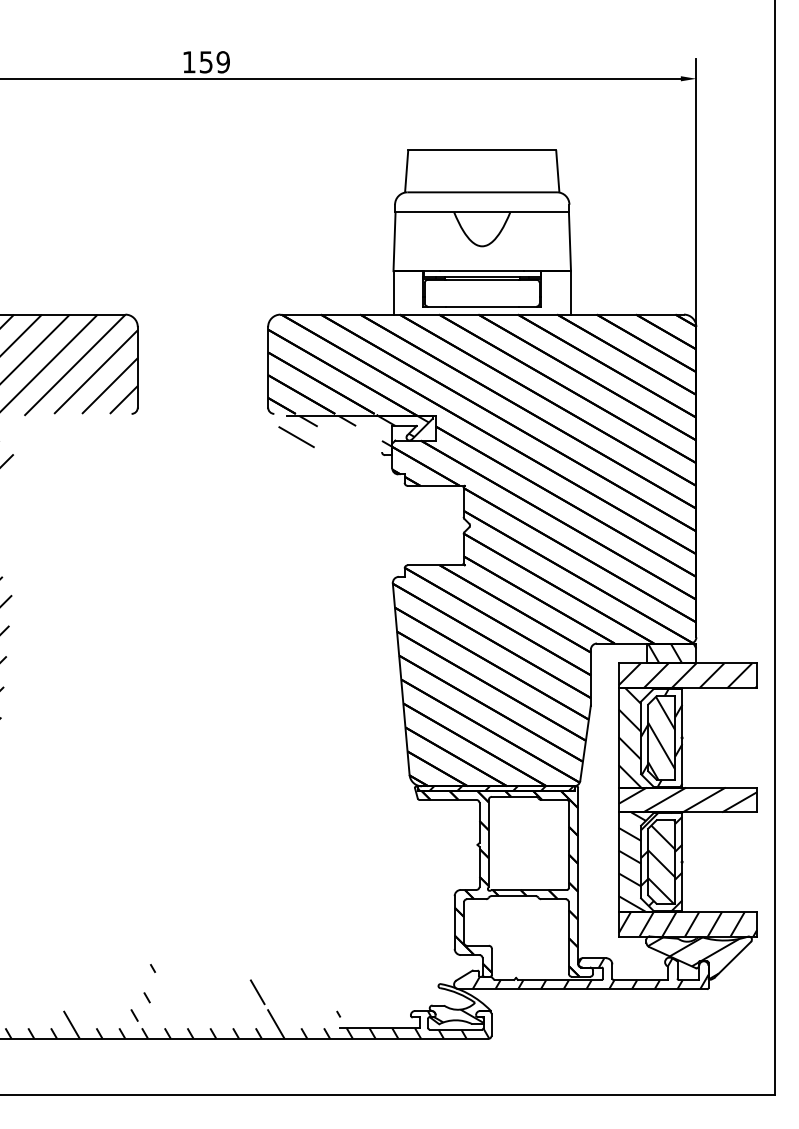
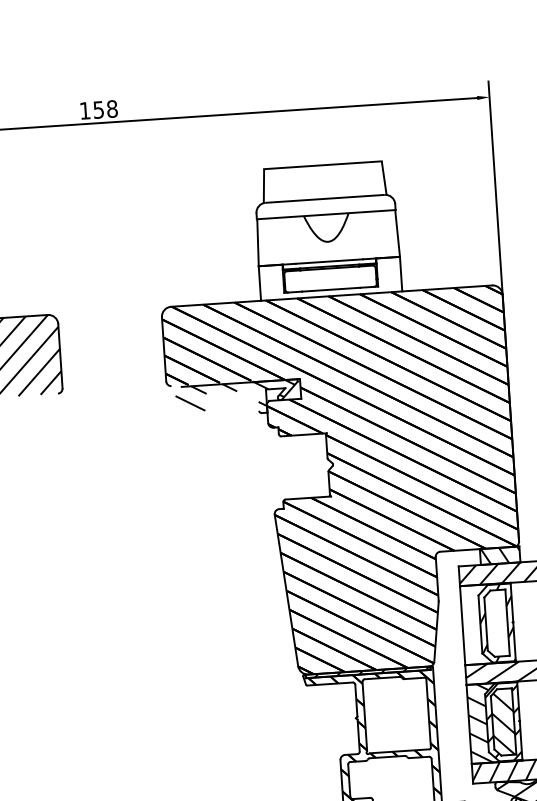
text: (222, 62) -> (111, 109), 159 -> 158
hatch: (650, 737) -> (487, 623), removed
hatch: (661, 737) -> (496, 623), removed

